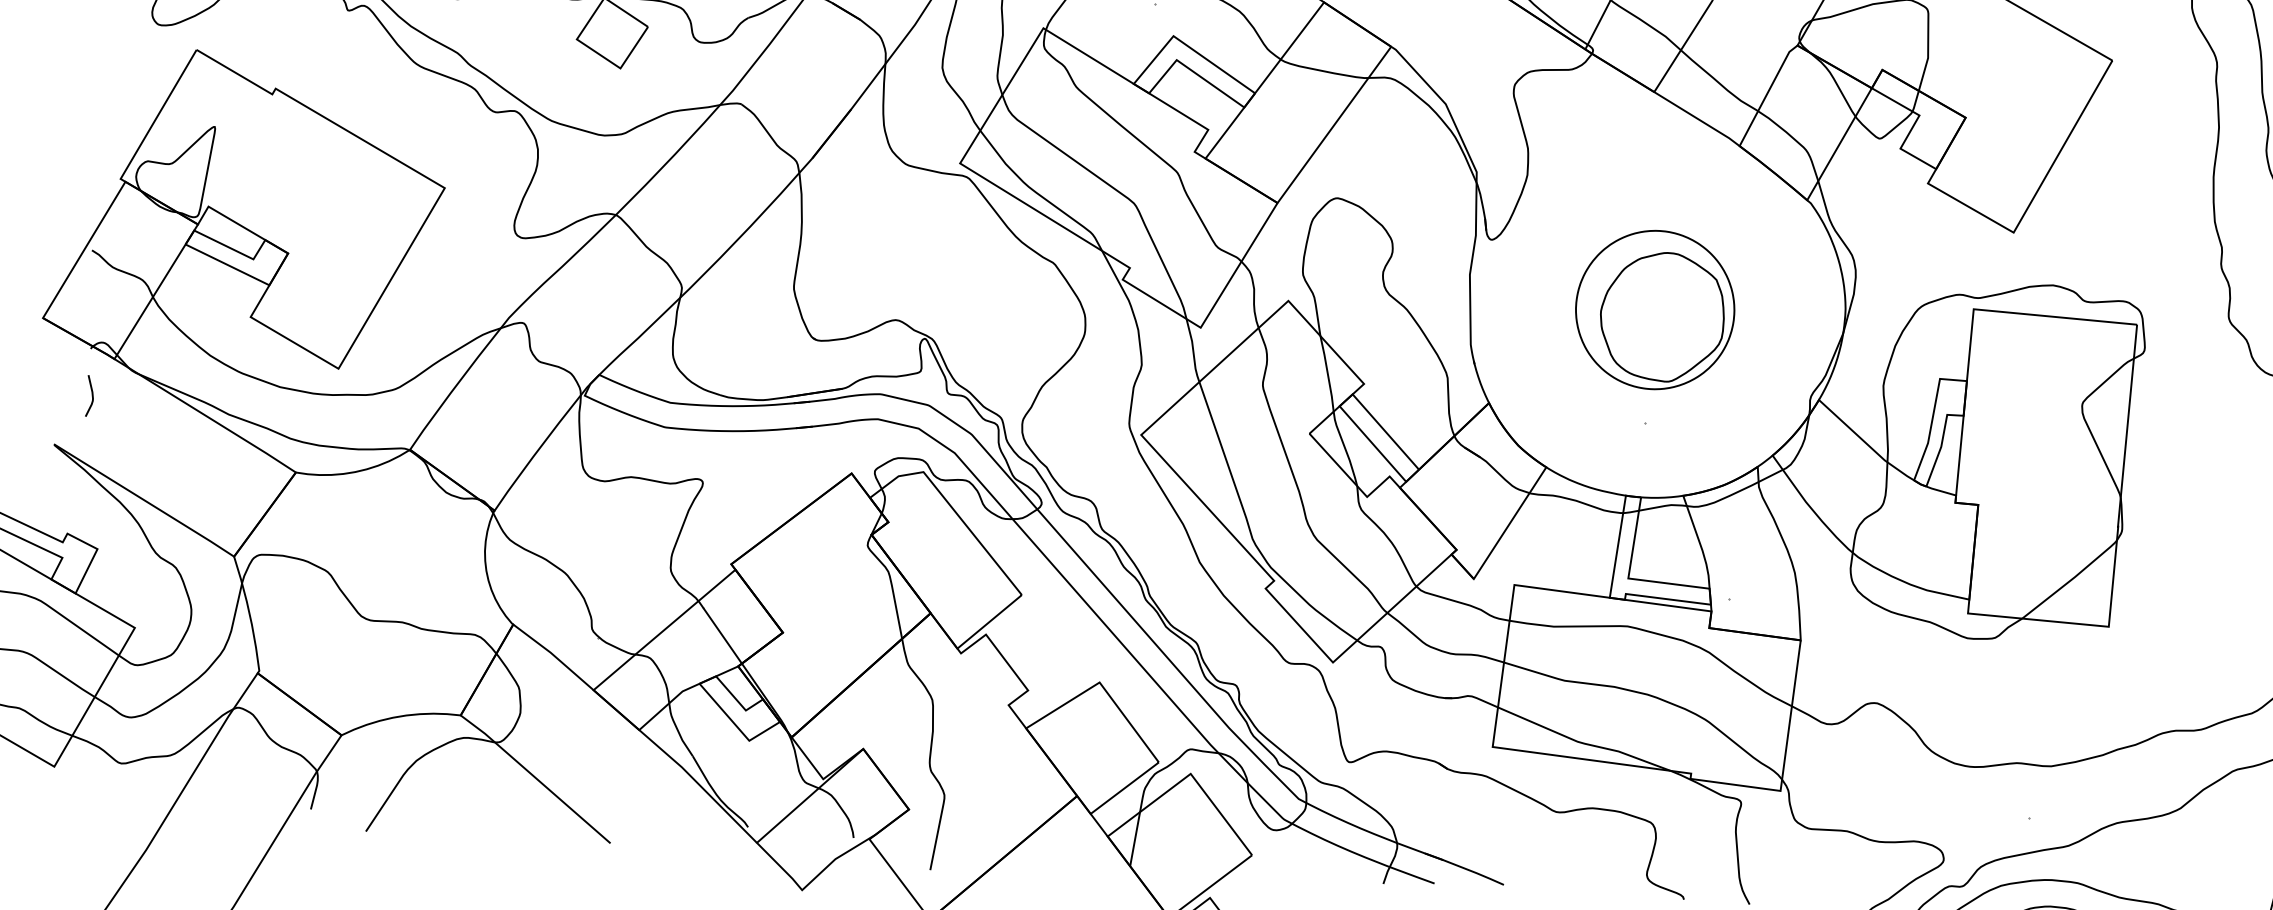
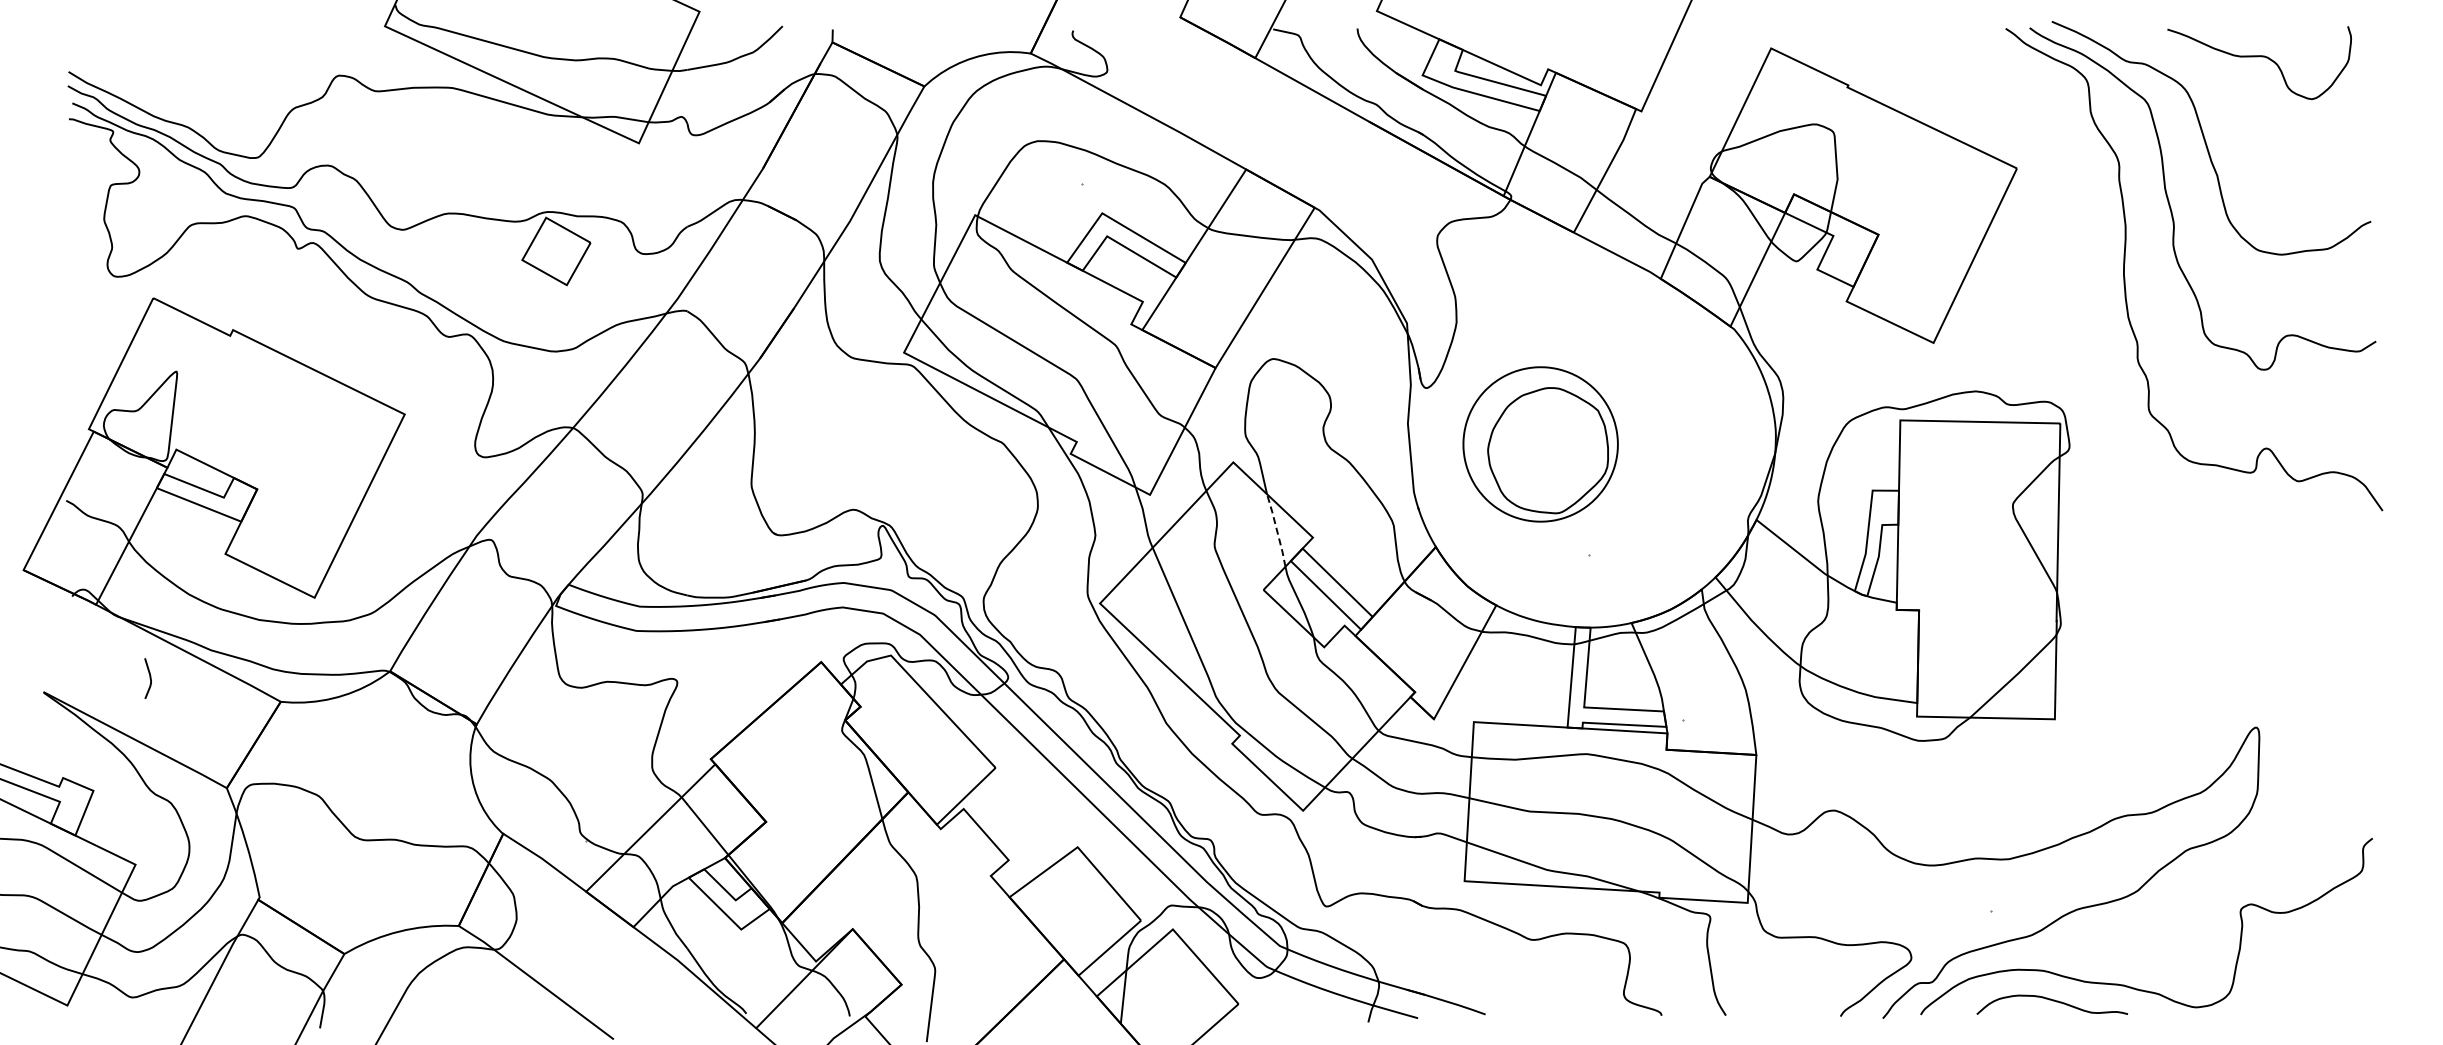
part: (1655, 310) -> (1540, 444), moved
line: (1327, 373) -> (1276, 530), solid -> dashed
curve: (91, 396) -> (149, 678), moved

